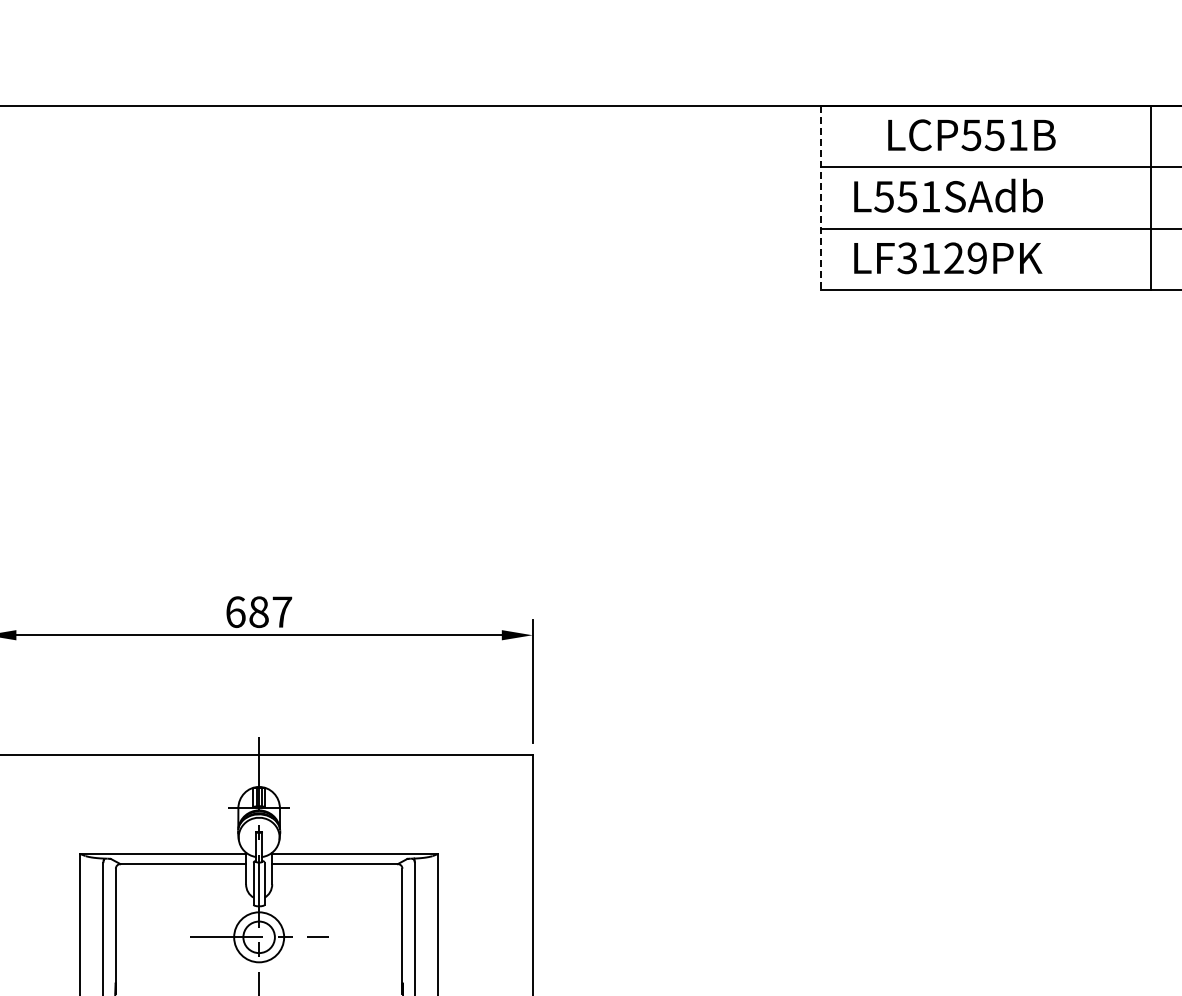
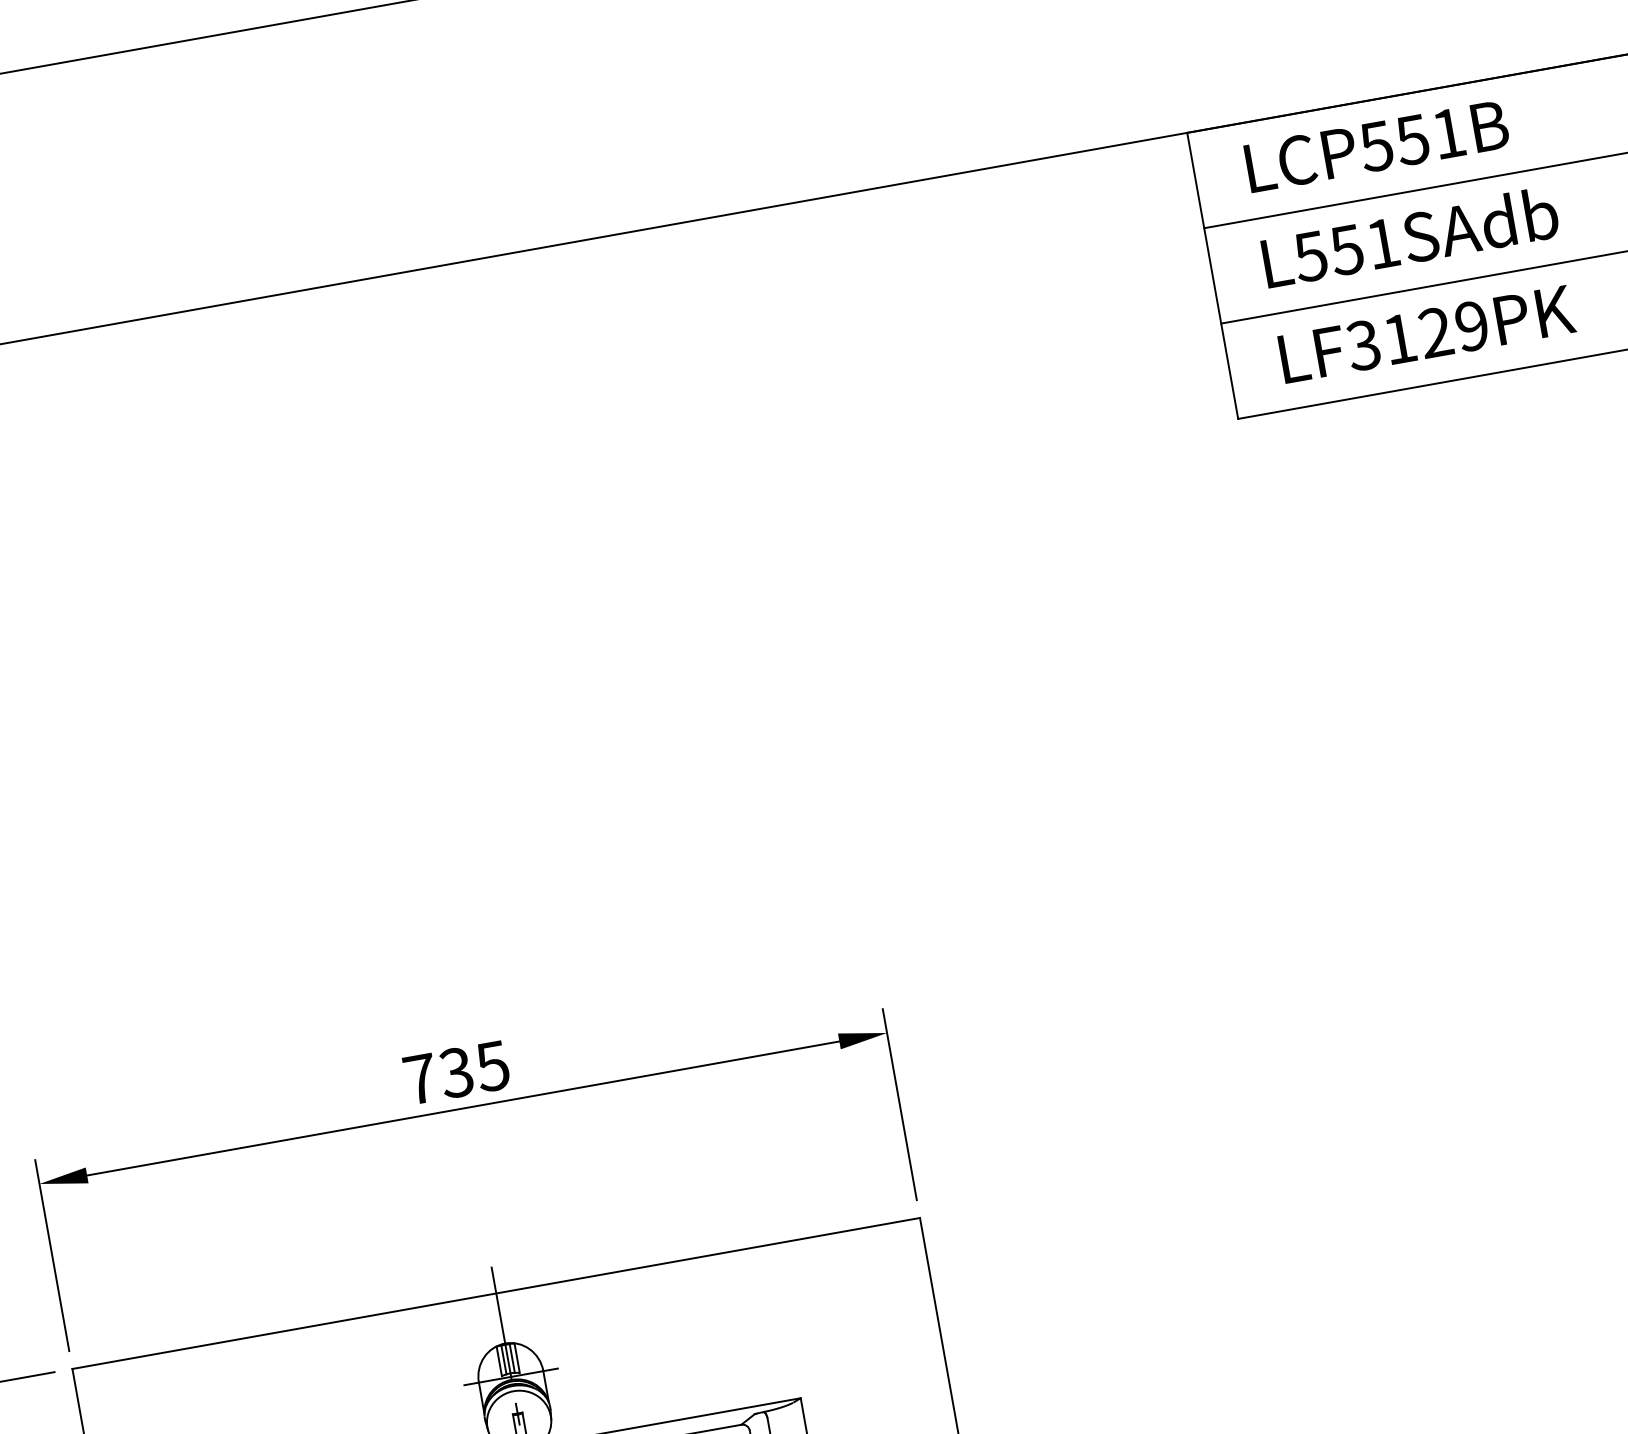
text: (971, 135) -> (1376, 146), moved
line: (820, 198) -> (1212, 276), dashed -> solid
text: (259, 612) -> (457, 1073), 687 -> 735

